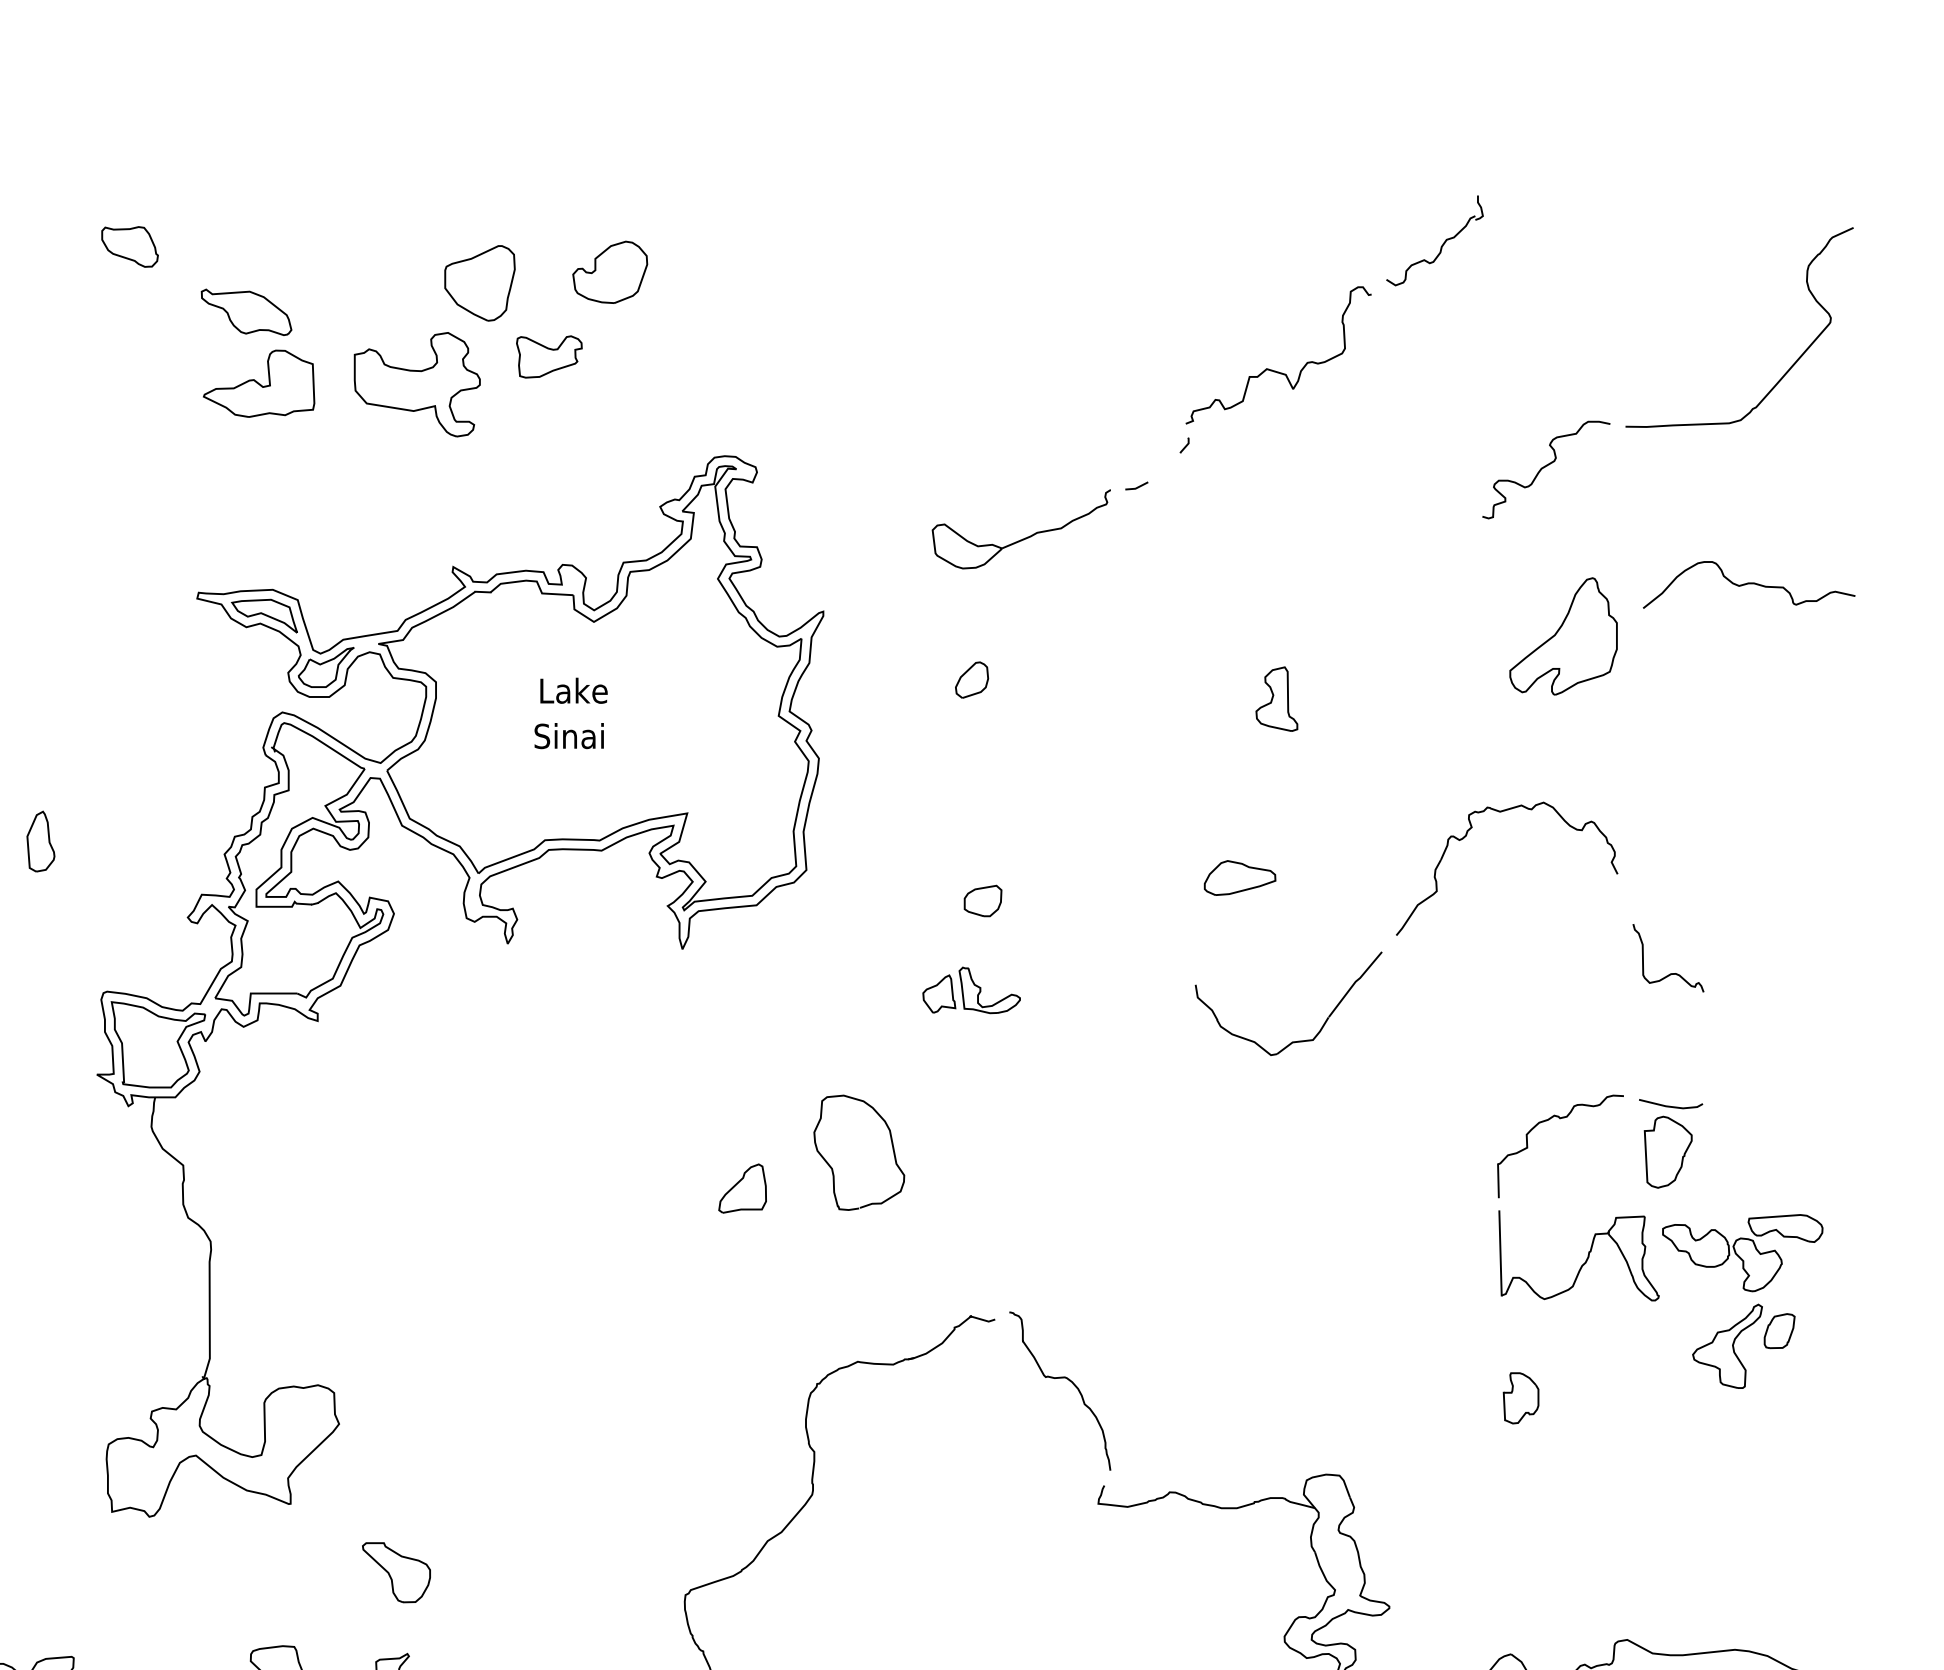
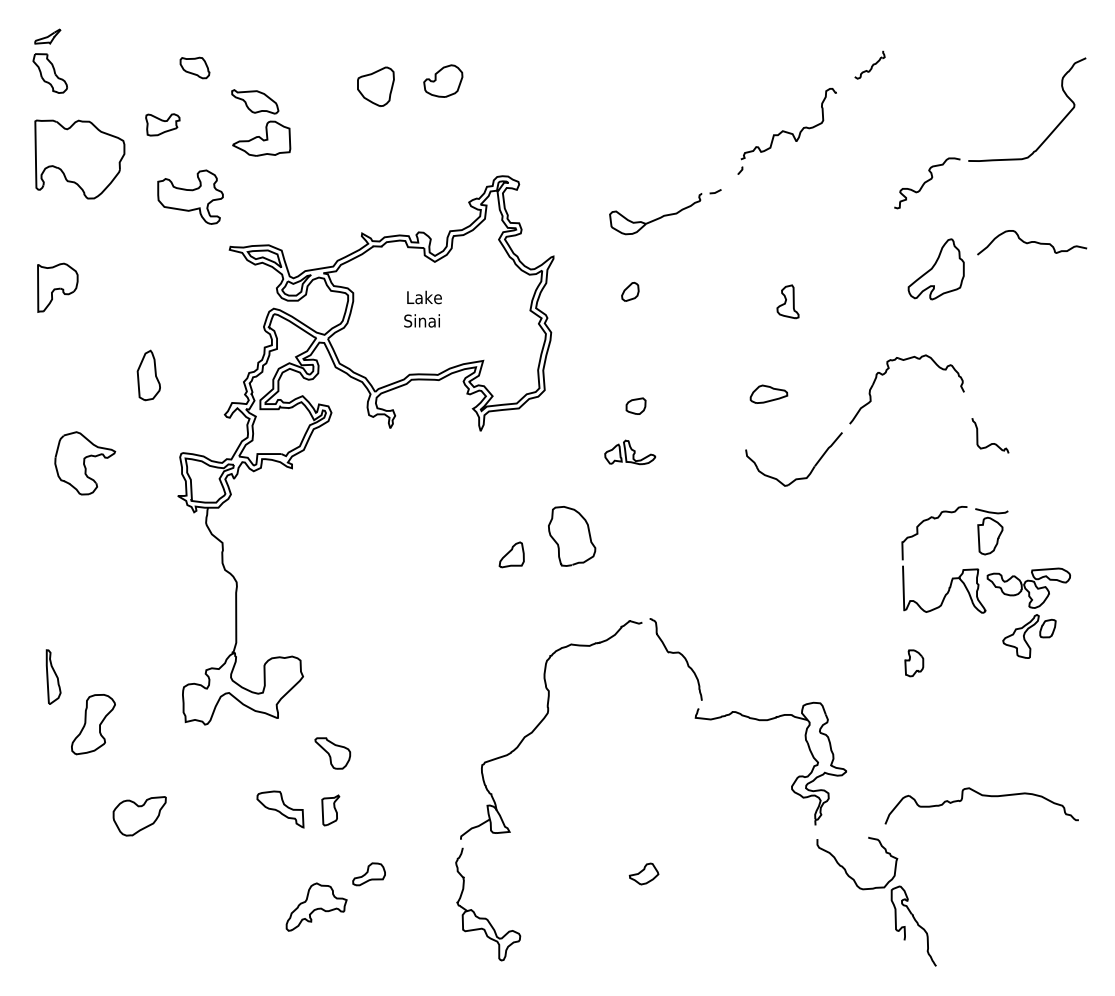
part: (1434, 240) -> (869, 64), size x0.6
part: (548, 356) -> (162, 124), moved
part: (417, 383) -> (190, 196), moved
part: (40, 841) -> (148, 375), size x1.6

